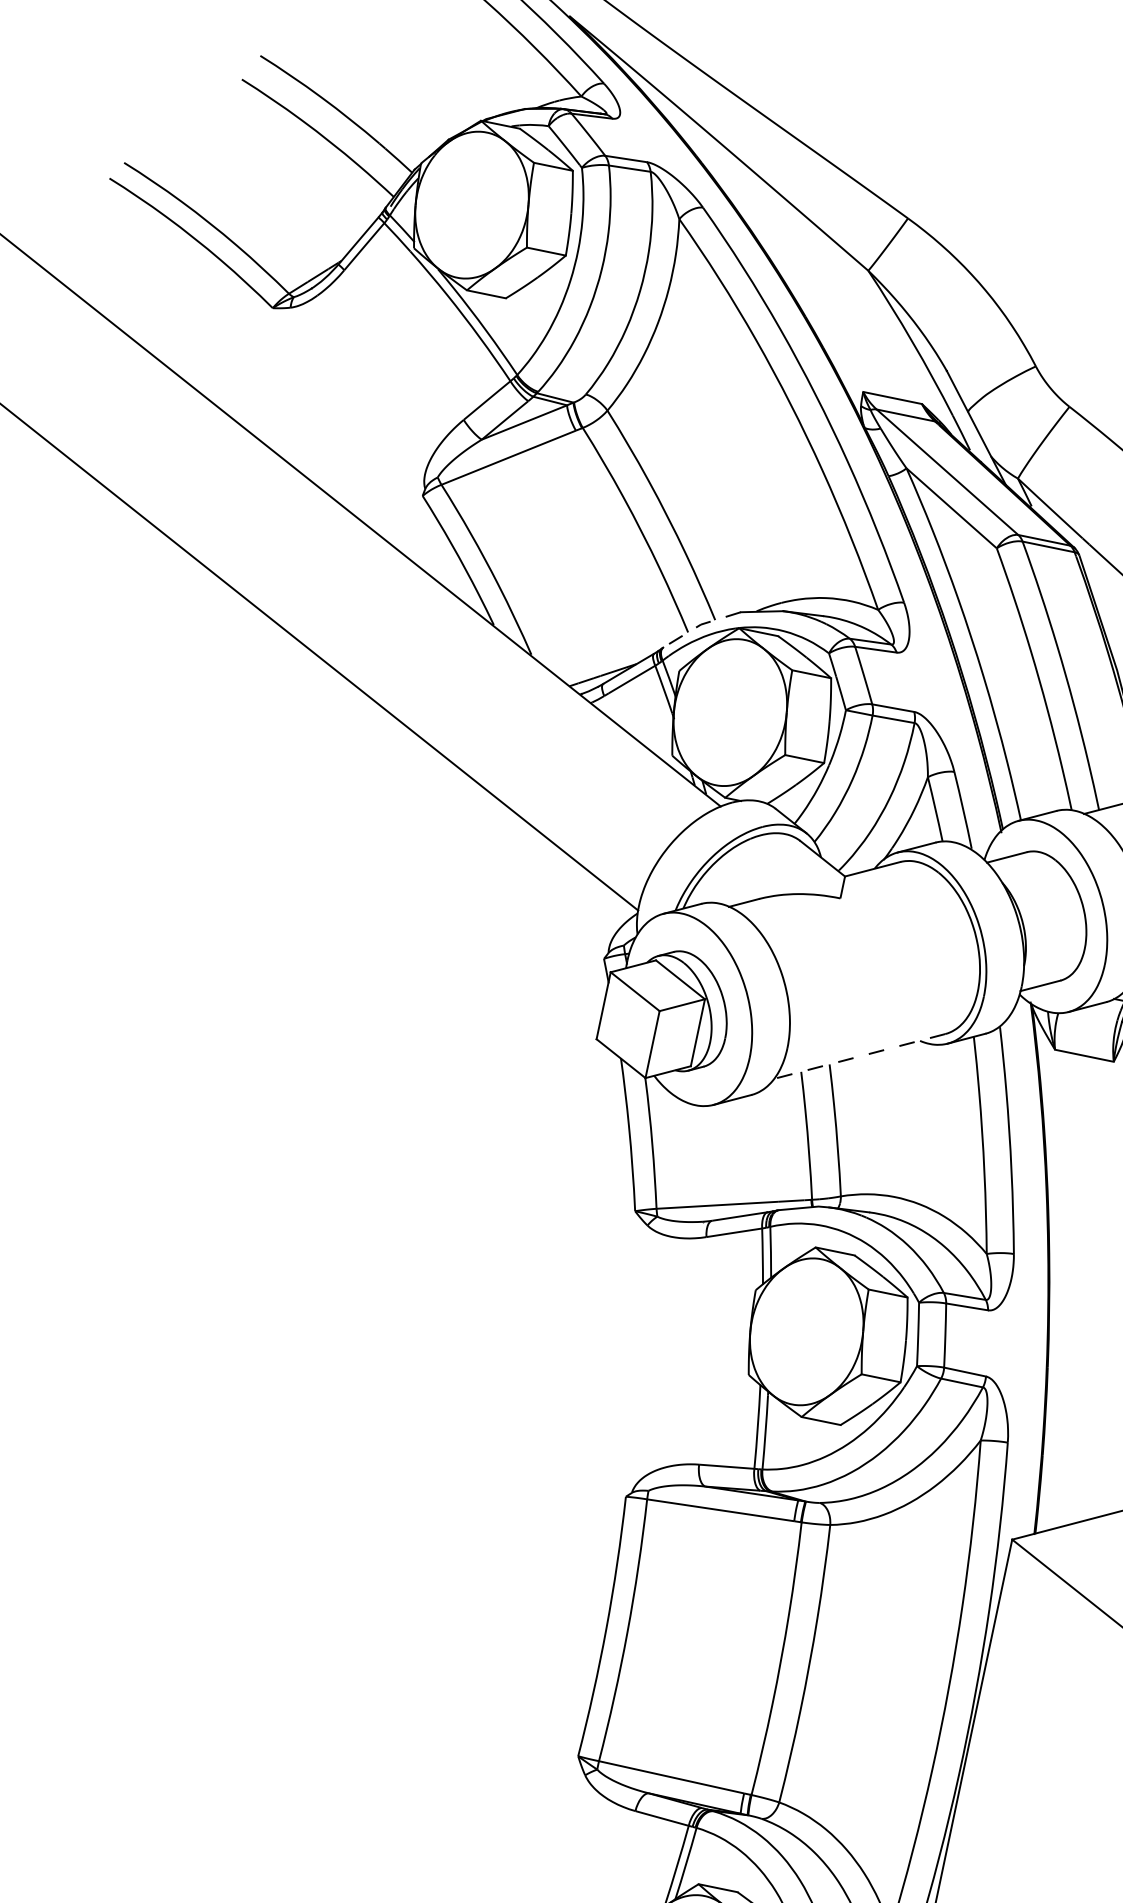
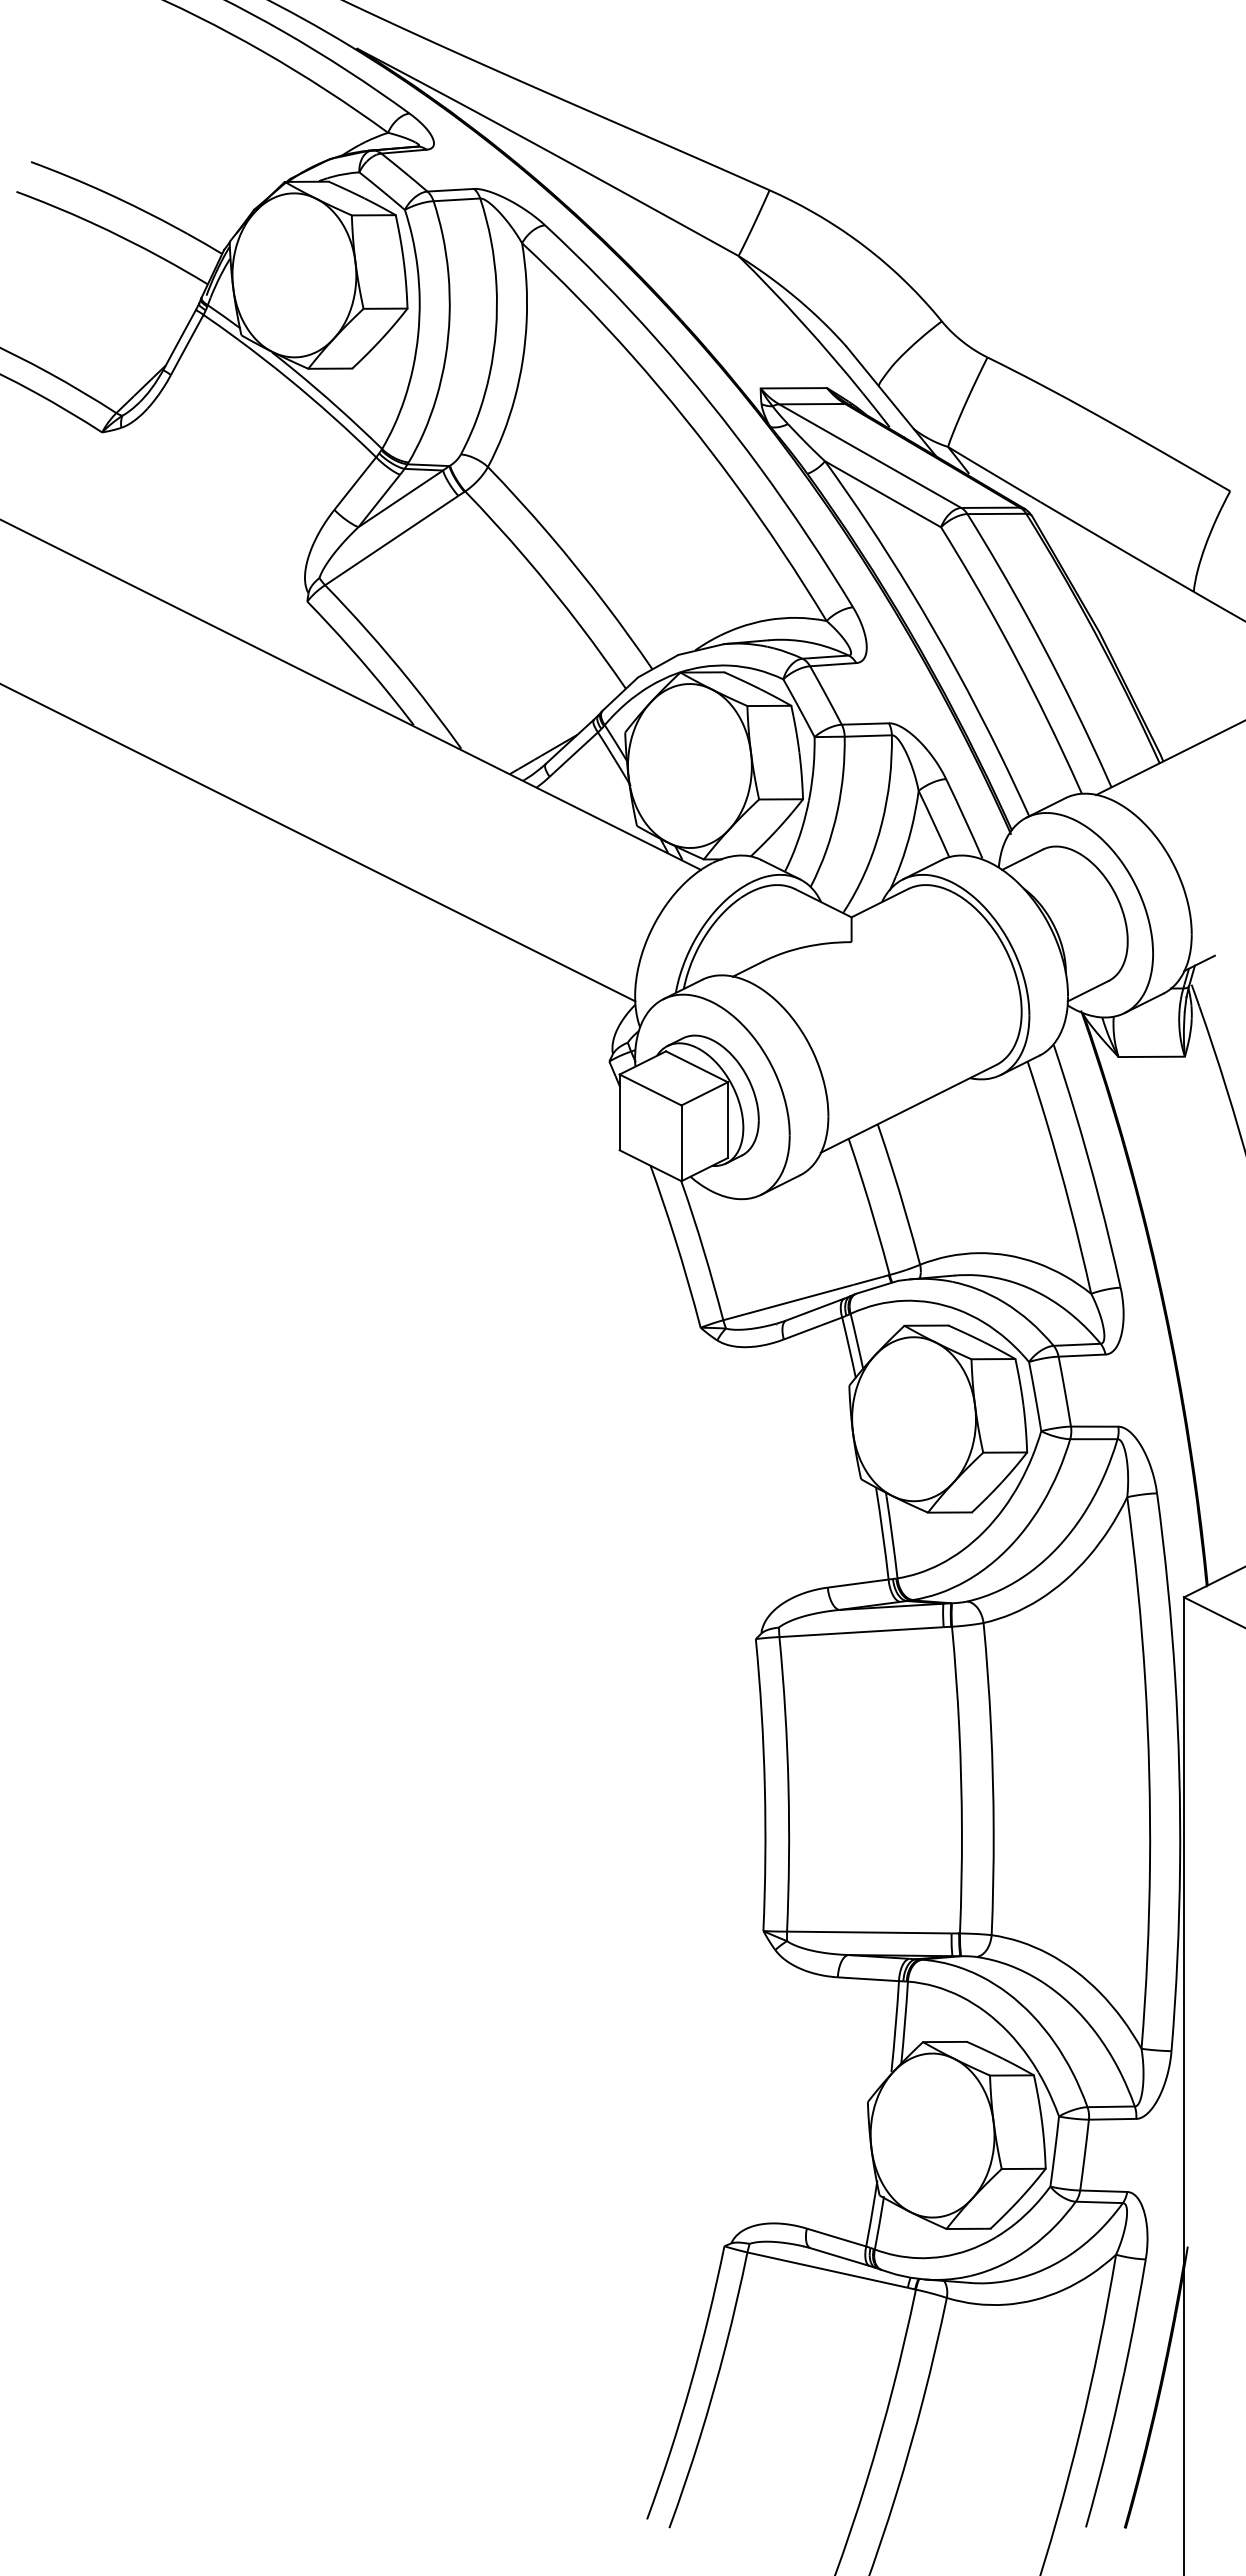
line: (700, 625) -> (637, 678), dashed -> solid
line: (859, 1056) -> (908, 1108), dashed -> solid

